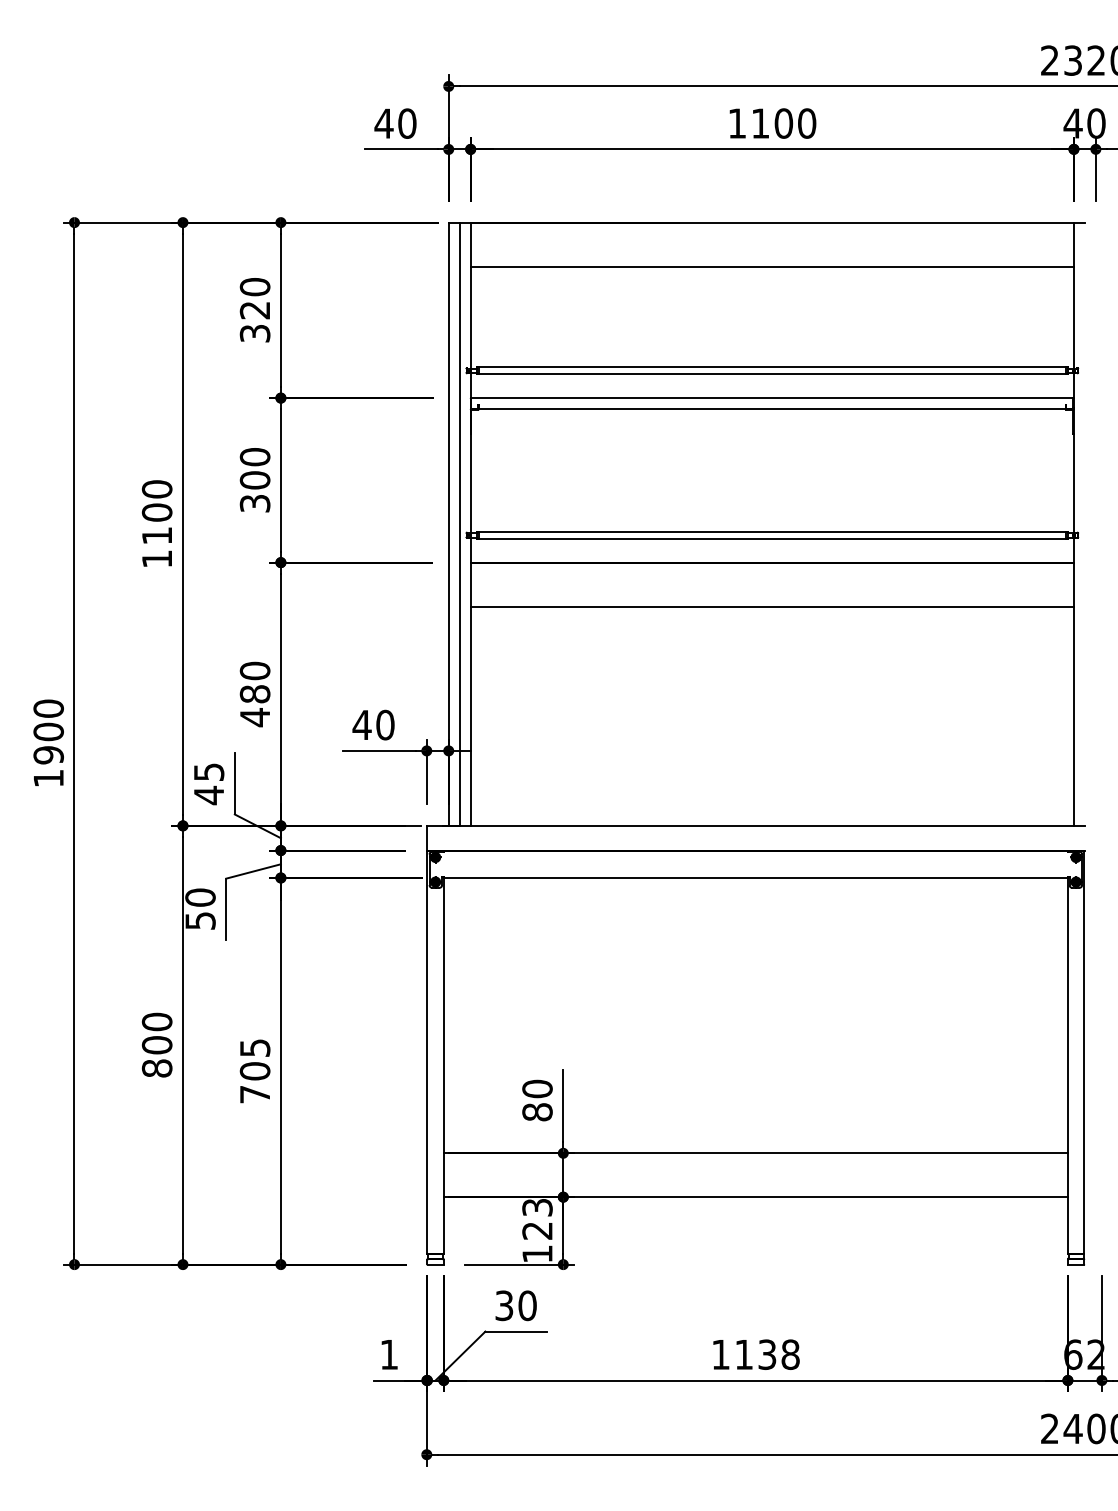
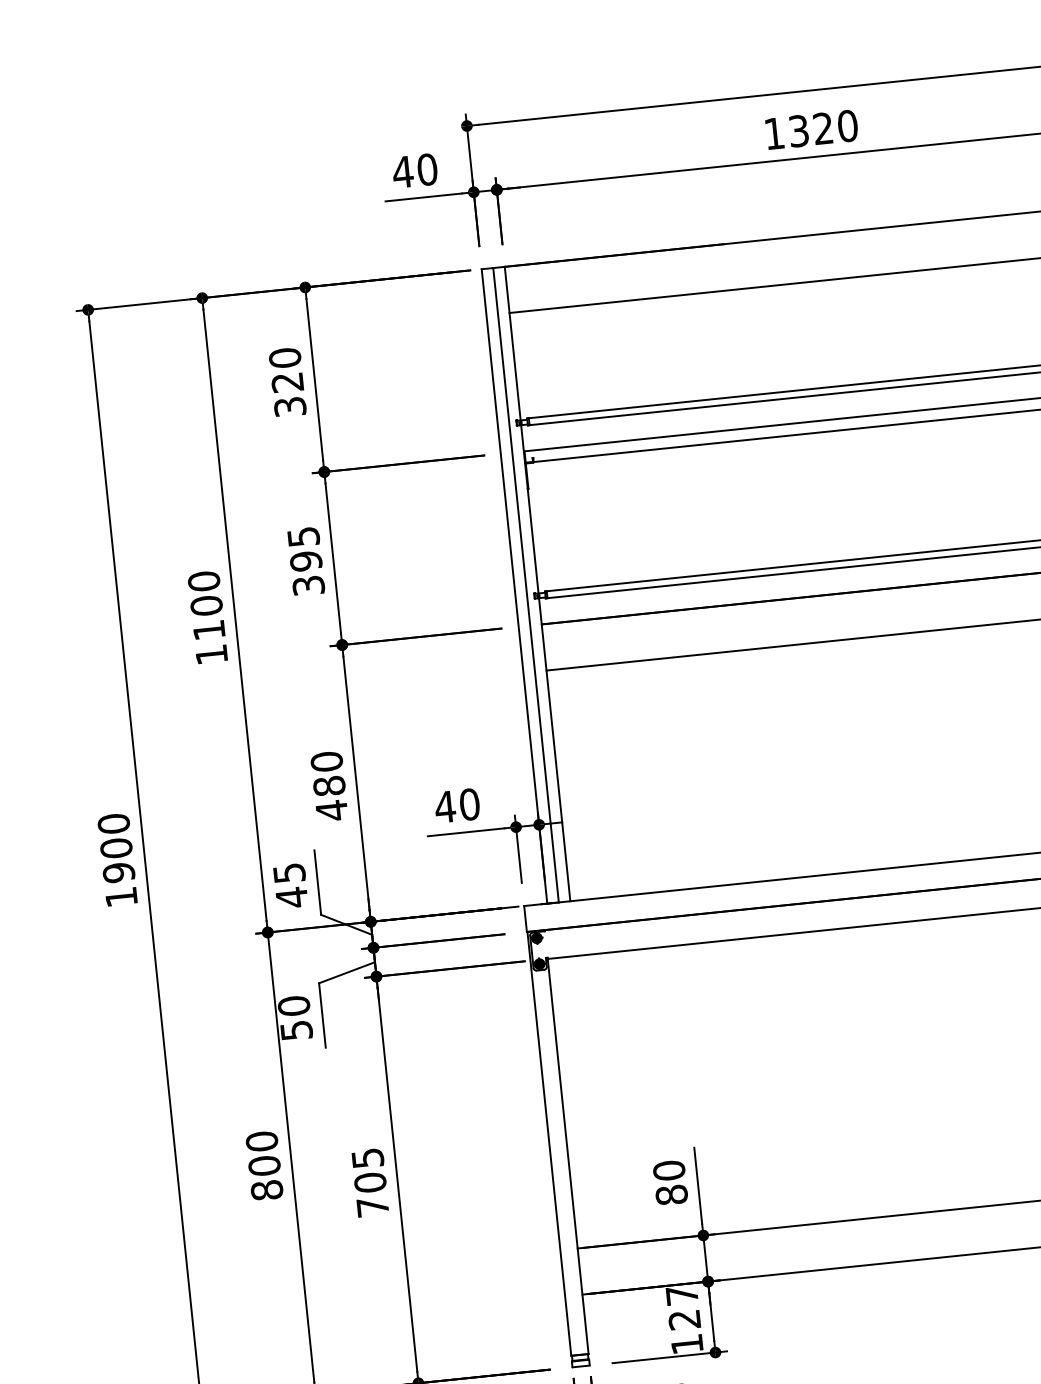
text: (772, 123) -> (811, 129), 1100 -> 1320
text: (254, 468) -> (304, 548), 300 -> 395
text: (537, 1207) -> (682, 1295), 123 -> 127

